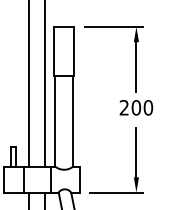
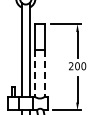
line: (55, 121) -> (35, 73), solid -> dashed
line: (73, 121) -> (44, 73), solid -> dashed

